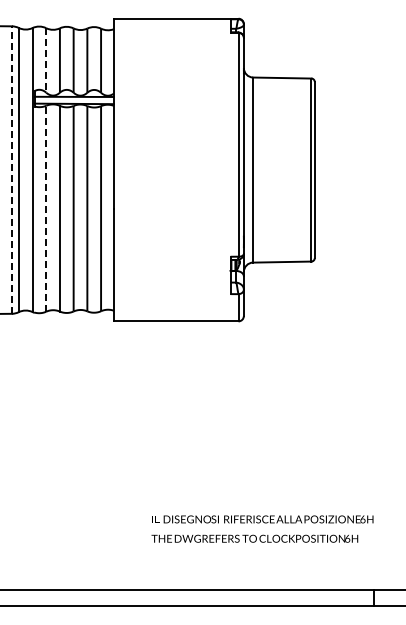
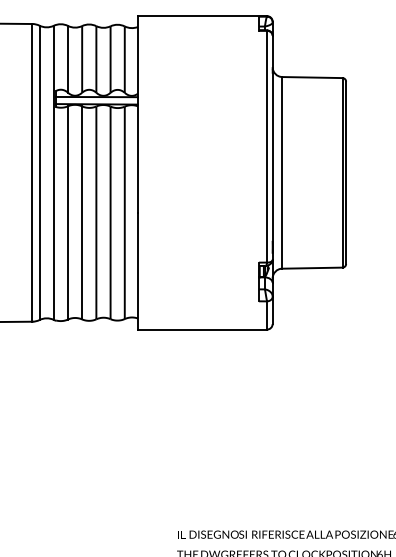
line: (46, 60) -> (68, 59), dashed -> solid
line: (11, 170) -> (32, 173), dashed -> solid
line: (46, 208) -> (68, 212), dashed -> solid

